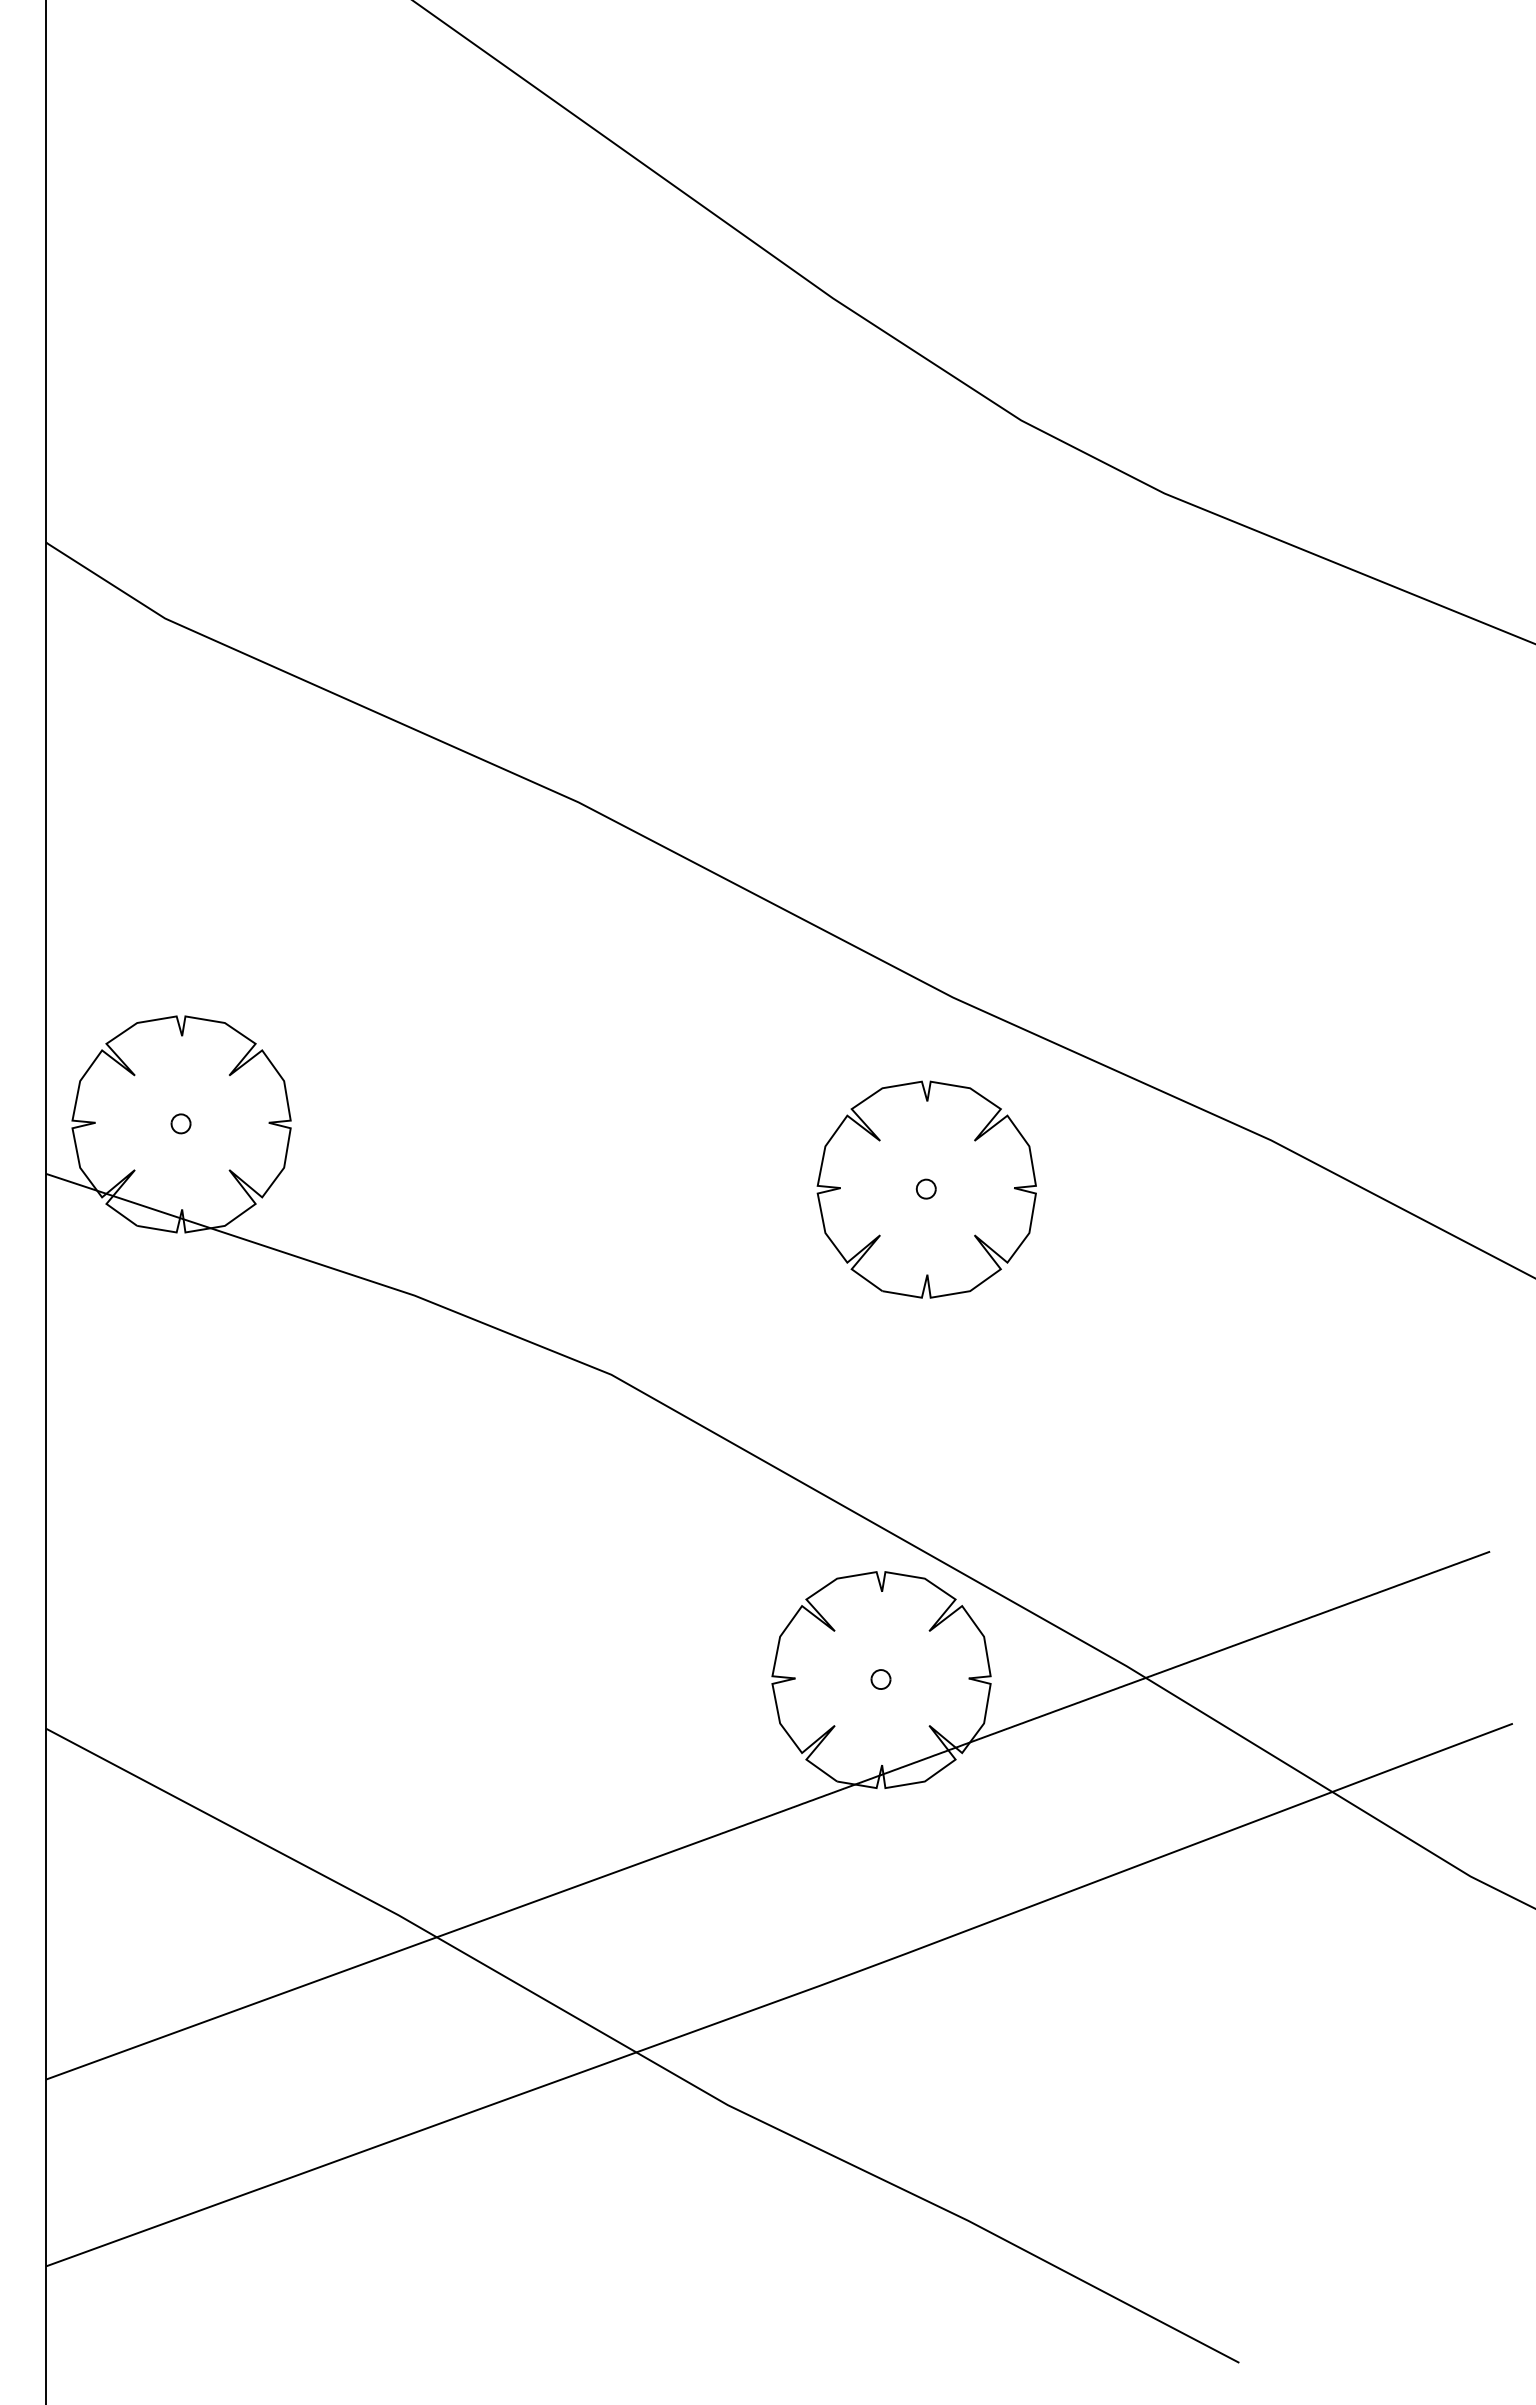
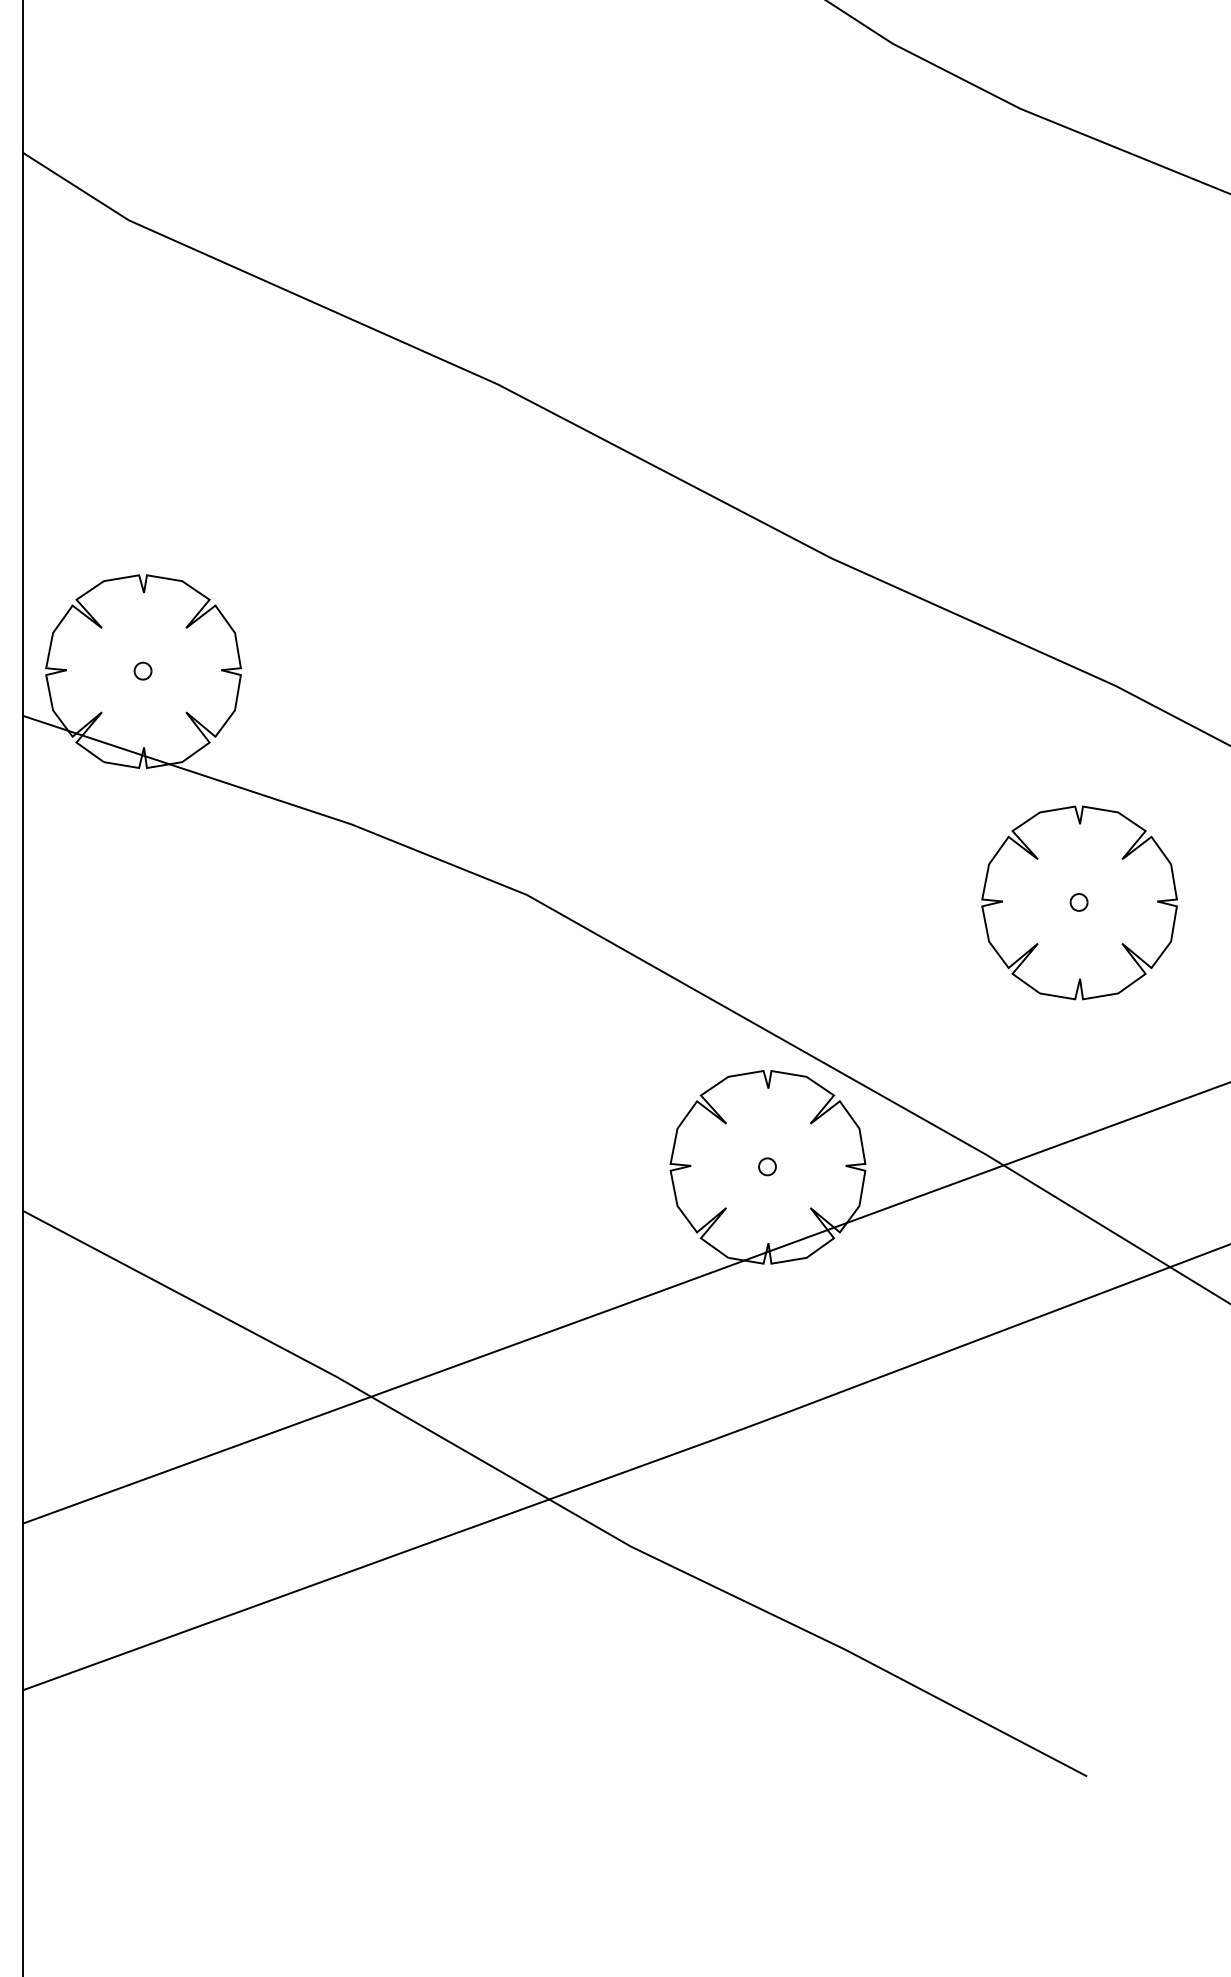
part: (926, 1189) -> (1079, 902), moved

